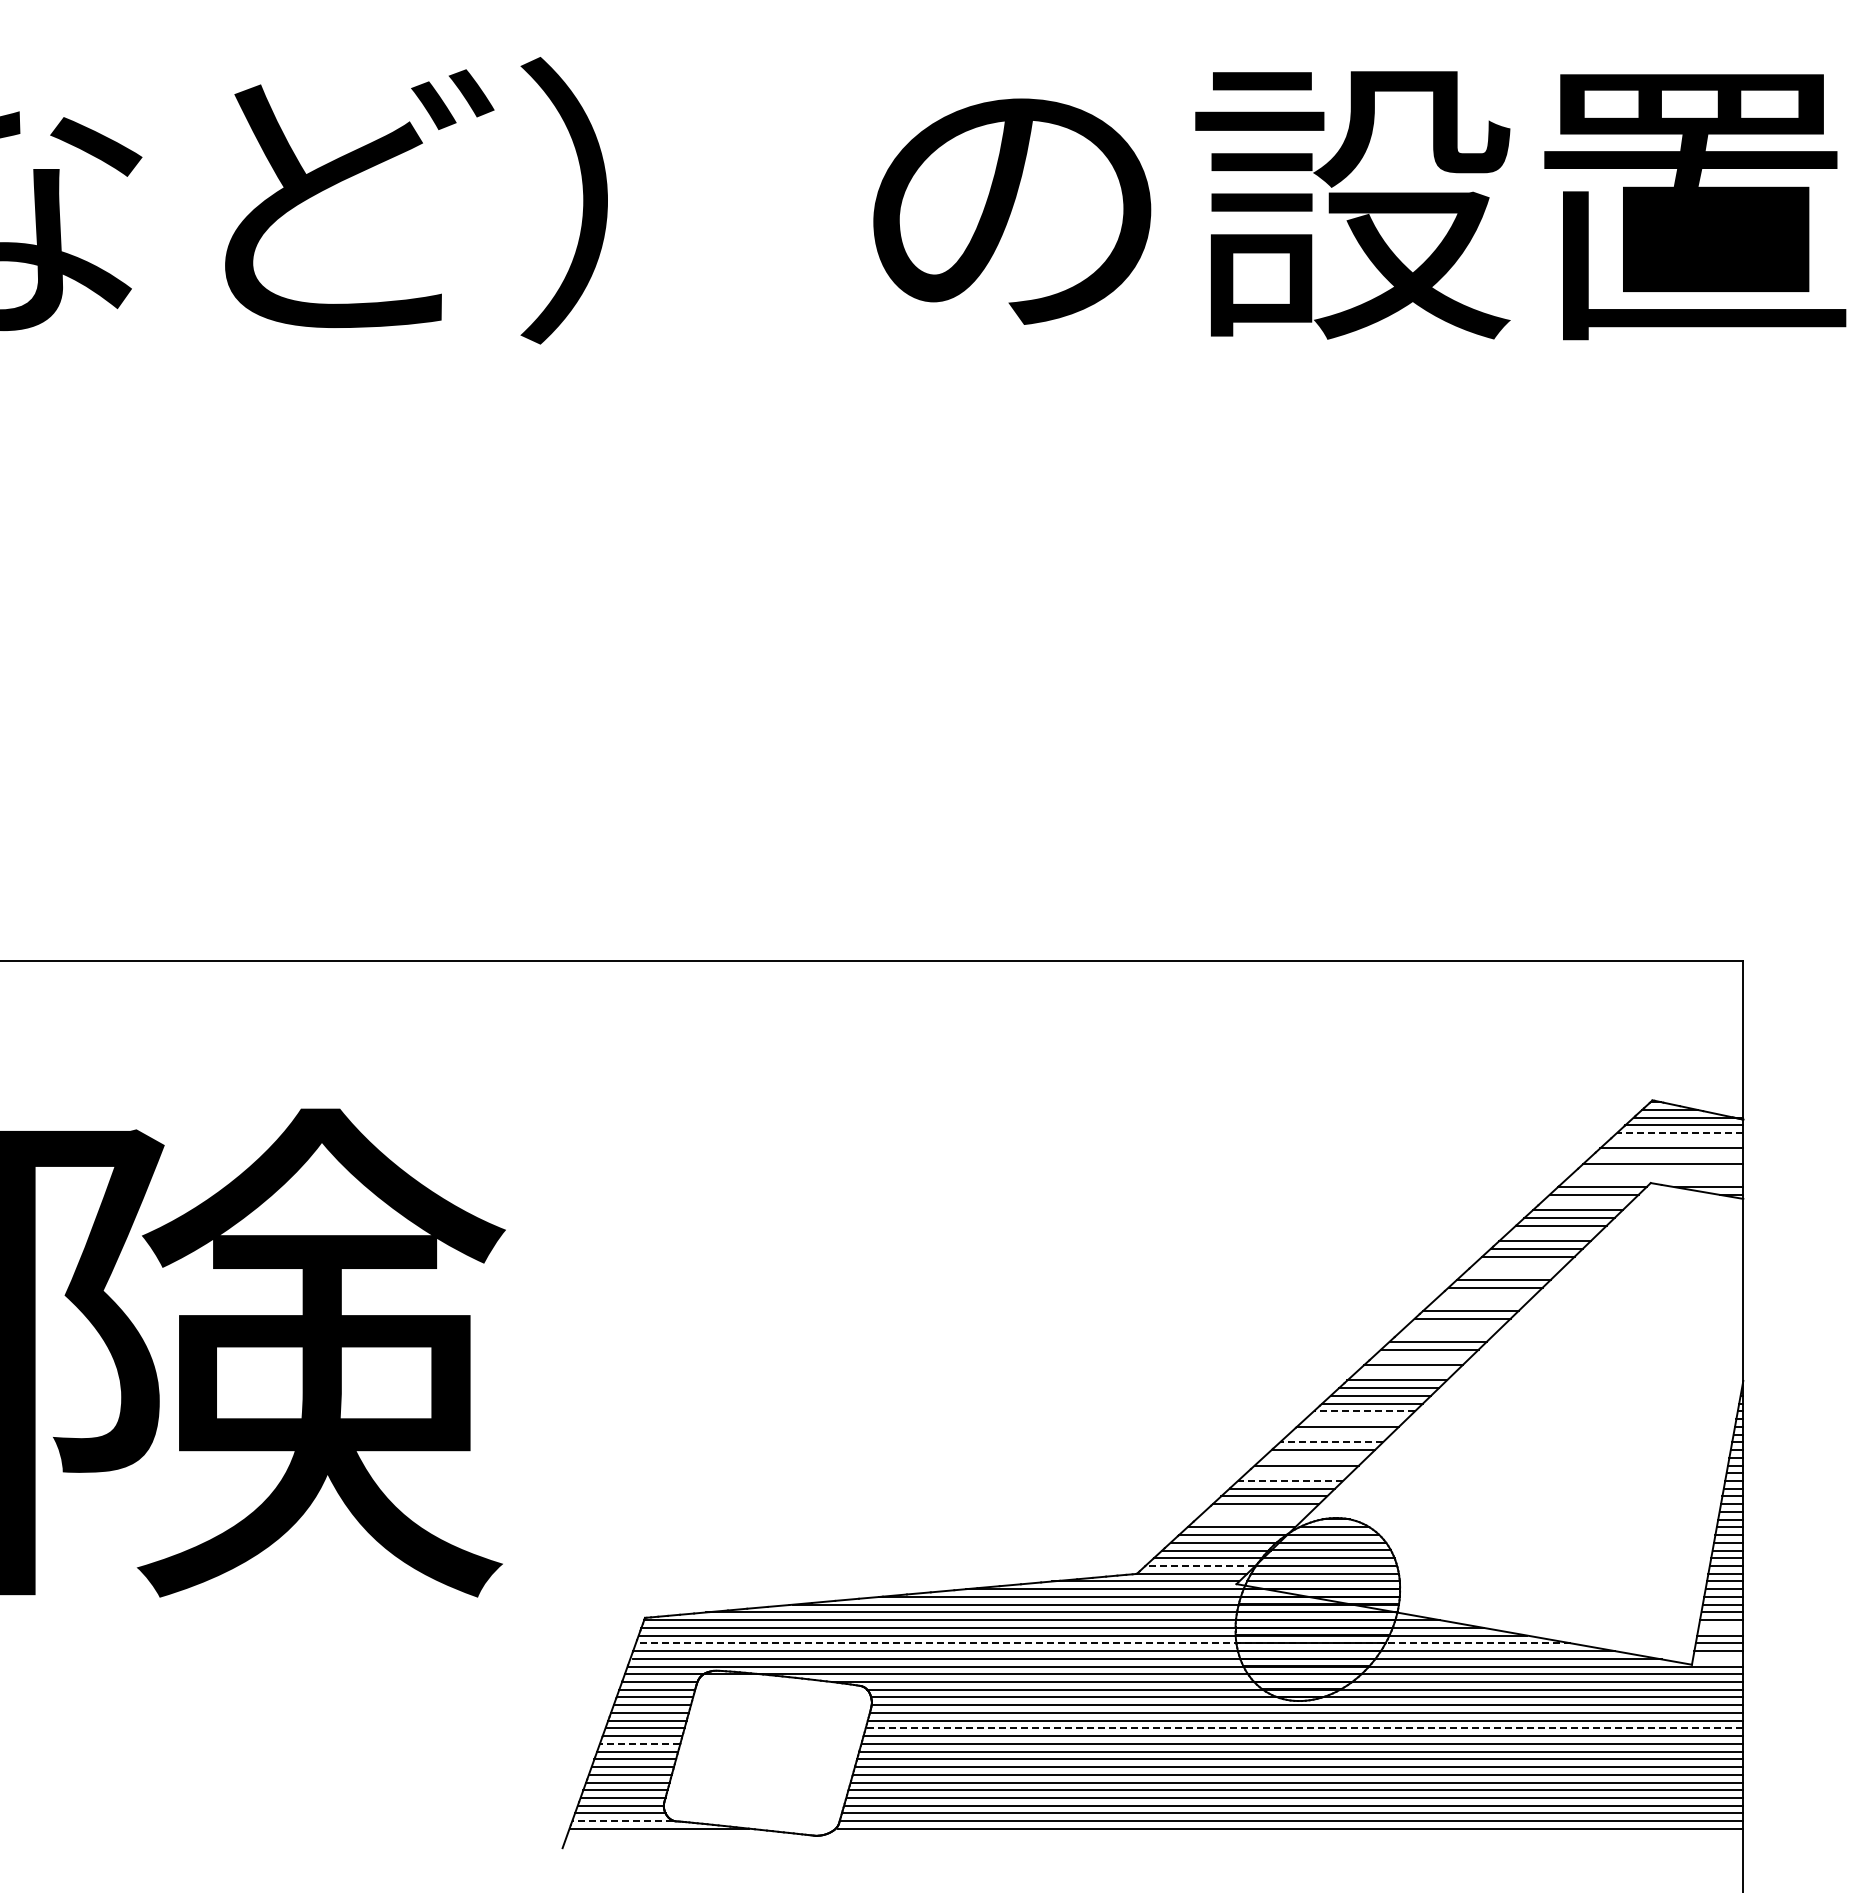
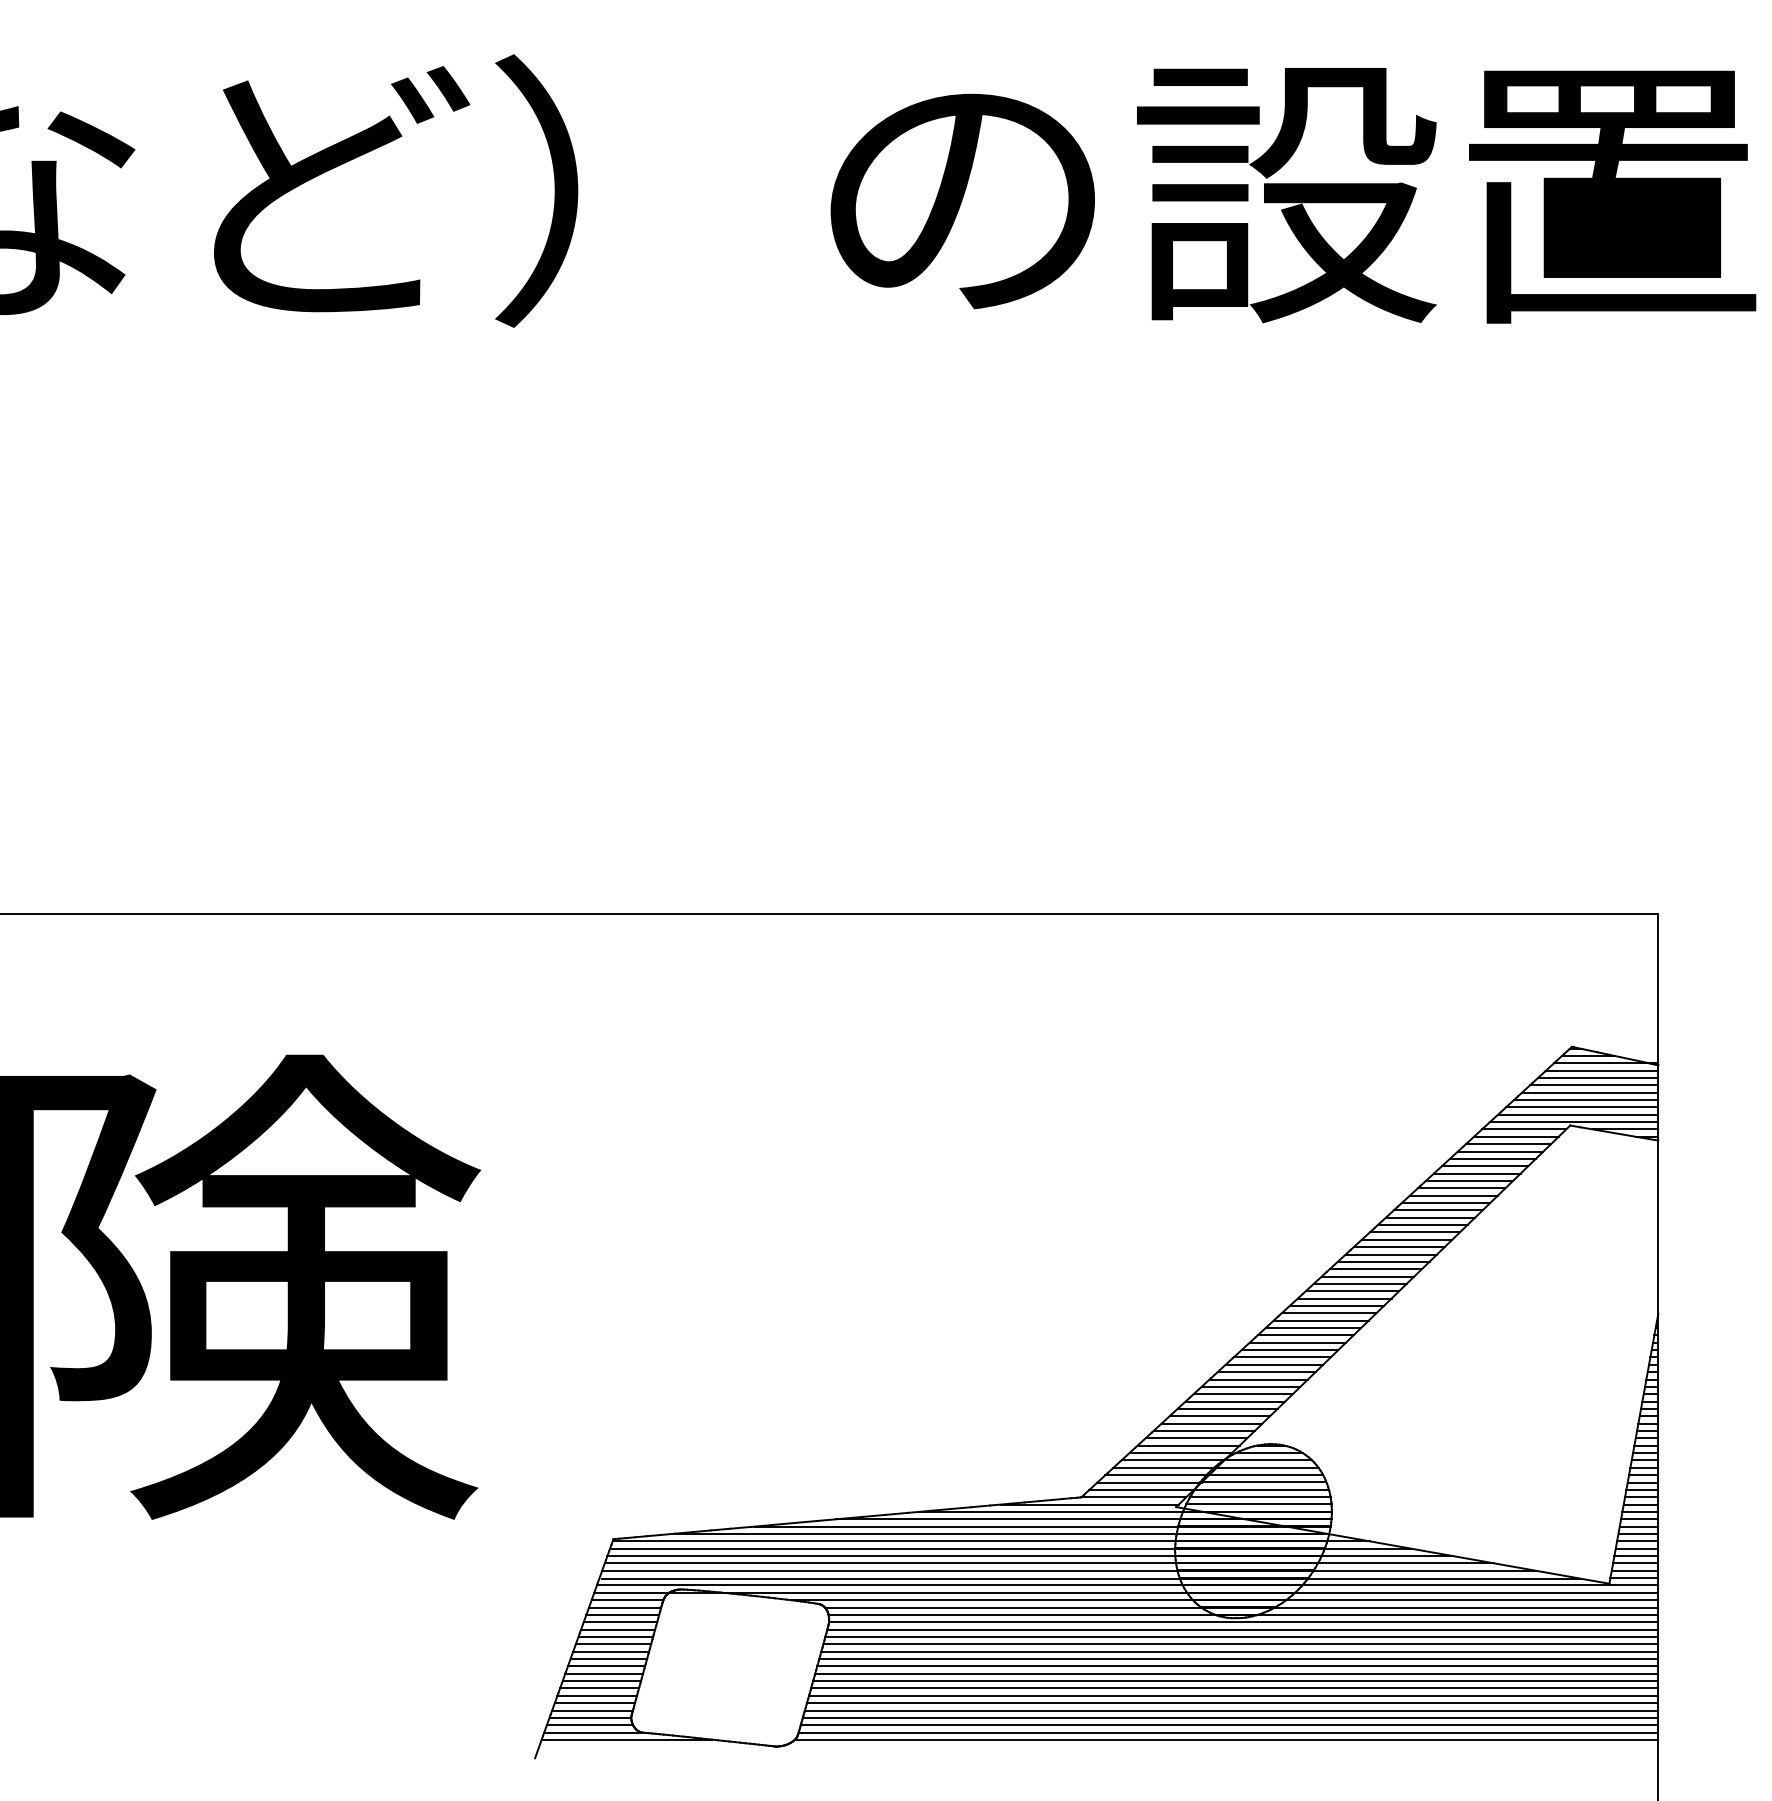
line: (1679, 1133) -> (1597, 1078), dashed -> solid
line: (1675, 1140) -> (1593, 1085), added
line: (1667, 1156) -> (1586, 1100), added
line: (1658, 1171) -> (1577, 1114), added
line: (1654, 1179) -> (1573, 1122), added
line: (1585, 1202) -> (1508, 1144), added
line: (1552, 1233) -> (1476, 1173), added
line: (1519, 1264) -> (1445, 1203), added
line: (1511, 1272) -> (1437, 1210), added
line: (1487, 1295) -> (1414, 1232), added
line: (1478, 1303) -> (1406, 1240), added
line: (1454, 1326) -> (1383, 1261), added
line: (1446, 1334) -> (1375, 1269), added
line: (1421, 1357) -> (1352, 1291), added
line: (1404, 1372) -> (1335, 1305), added
line: (1364, 1411) -> (1297, 1342), dashed -> solid
line: (1355, 1419) -> (1289, 1350), added
line: (1339, 1434) -> (1274, 1364), added
line: (1331, 1442) -> (1266, 1372), dashed -> solid
line: (1315, 1457) -> (1251, 1386), added
line: (1298, 1473) -> (1235, 1401), added
line: (1290, 1480) -> (1227, 1408), dashed -> solid
line: (1257, 1511) -> (1196, 1437), added
line: (1249, 1519) -> (1188, 1445), added
line: (1200, 1566) -> (1141, 1490), dashed -> solid
line: (1720, 1627) -> (1636, 1548), added
line: (1103, 1643) -> (1049, 1563), dashed -> solid
line: (1718, 1658) -> (1634, 1577), added
line: (1304, 1728) -> (1240, 1644), dashed -> solid
line: (639, 1743) -> (608, 1658), dashed -> solid
line: (622, 1821) -> (592, 1732), dashed -> solid

